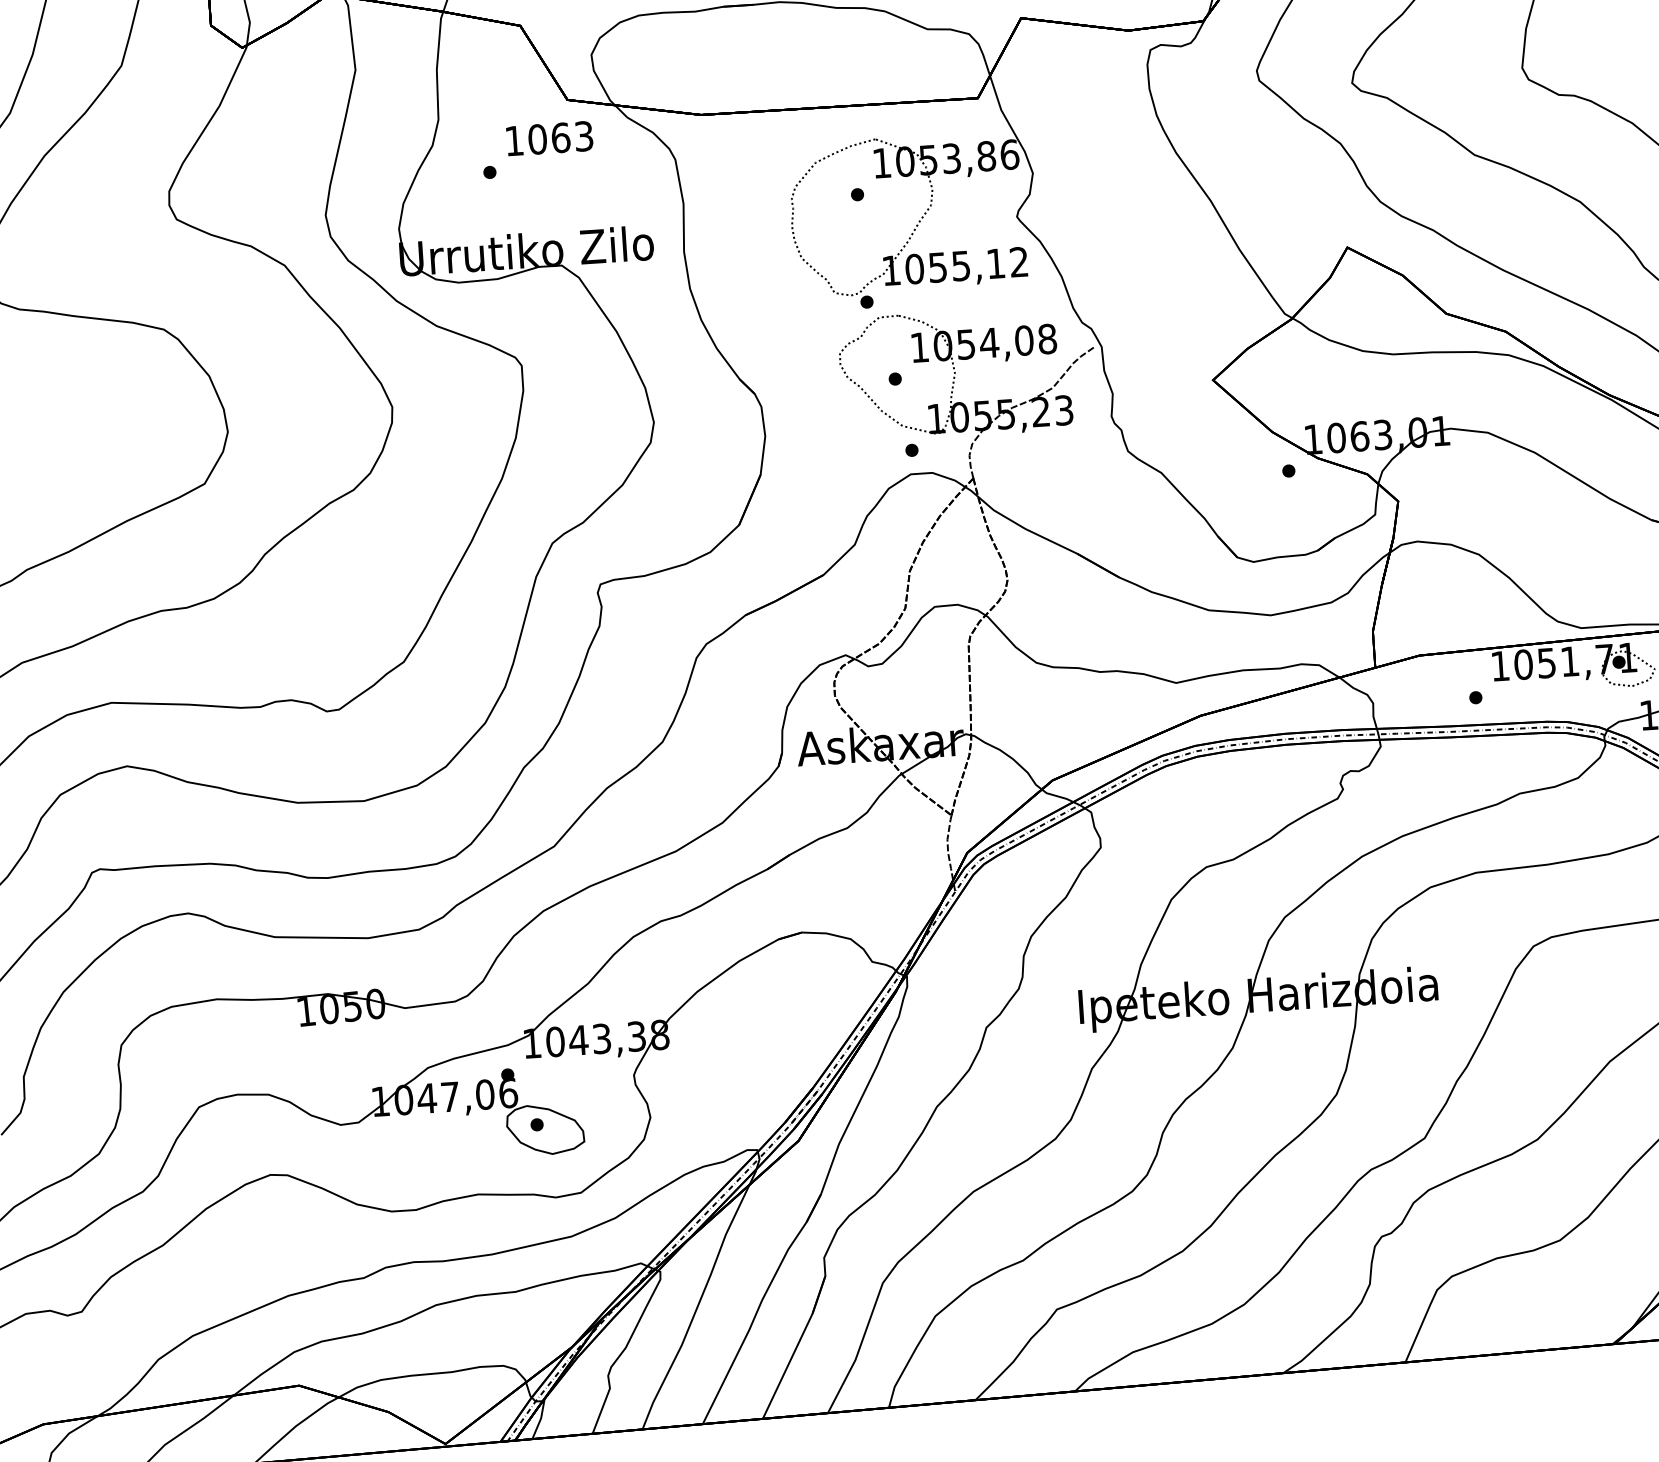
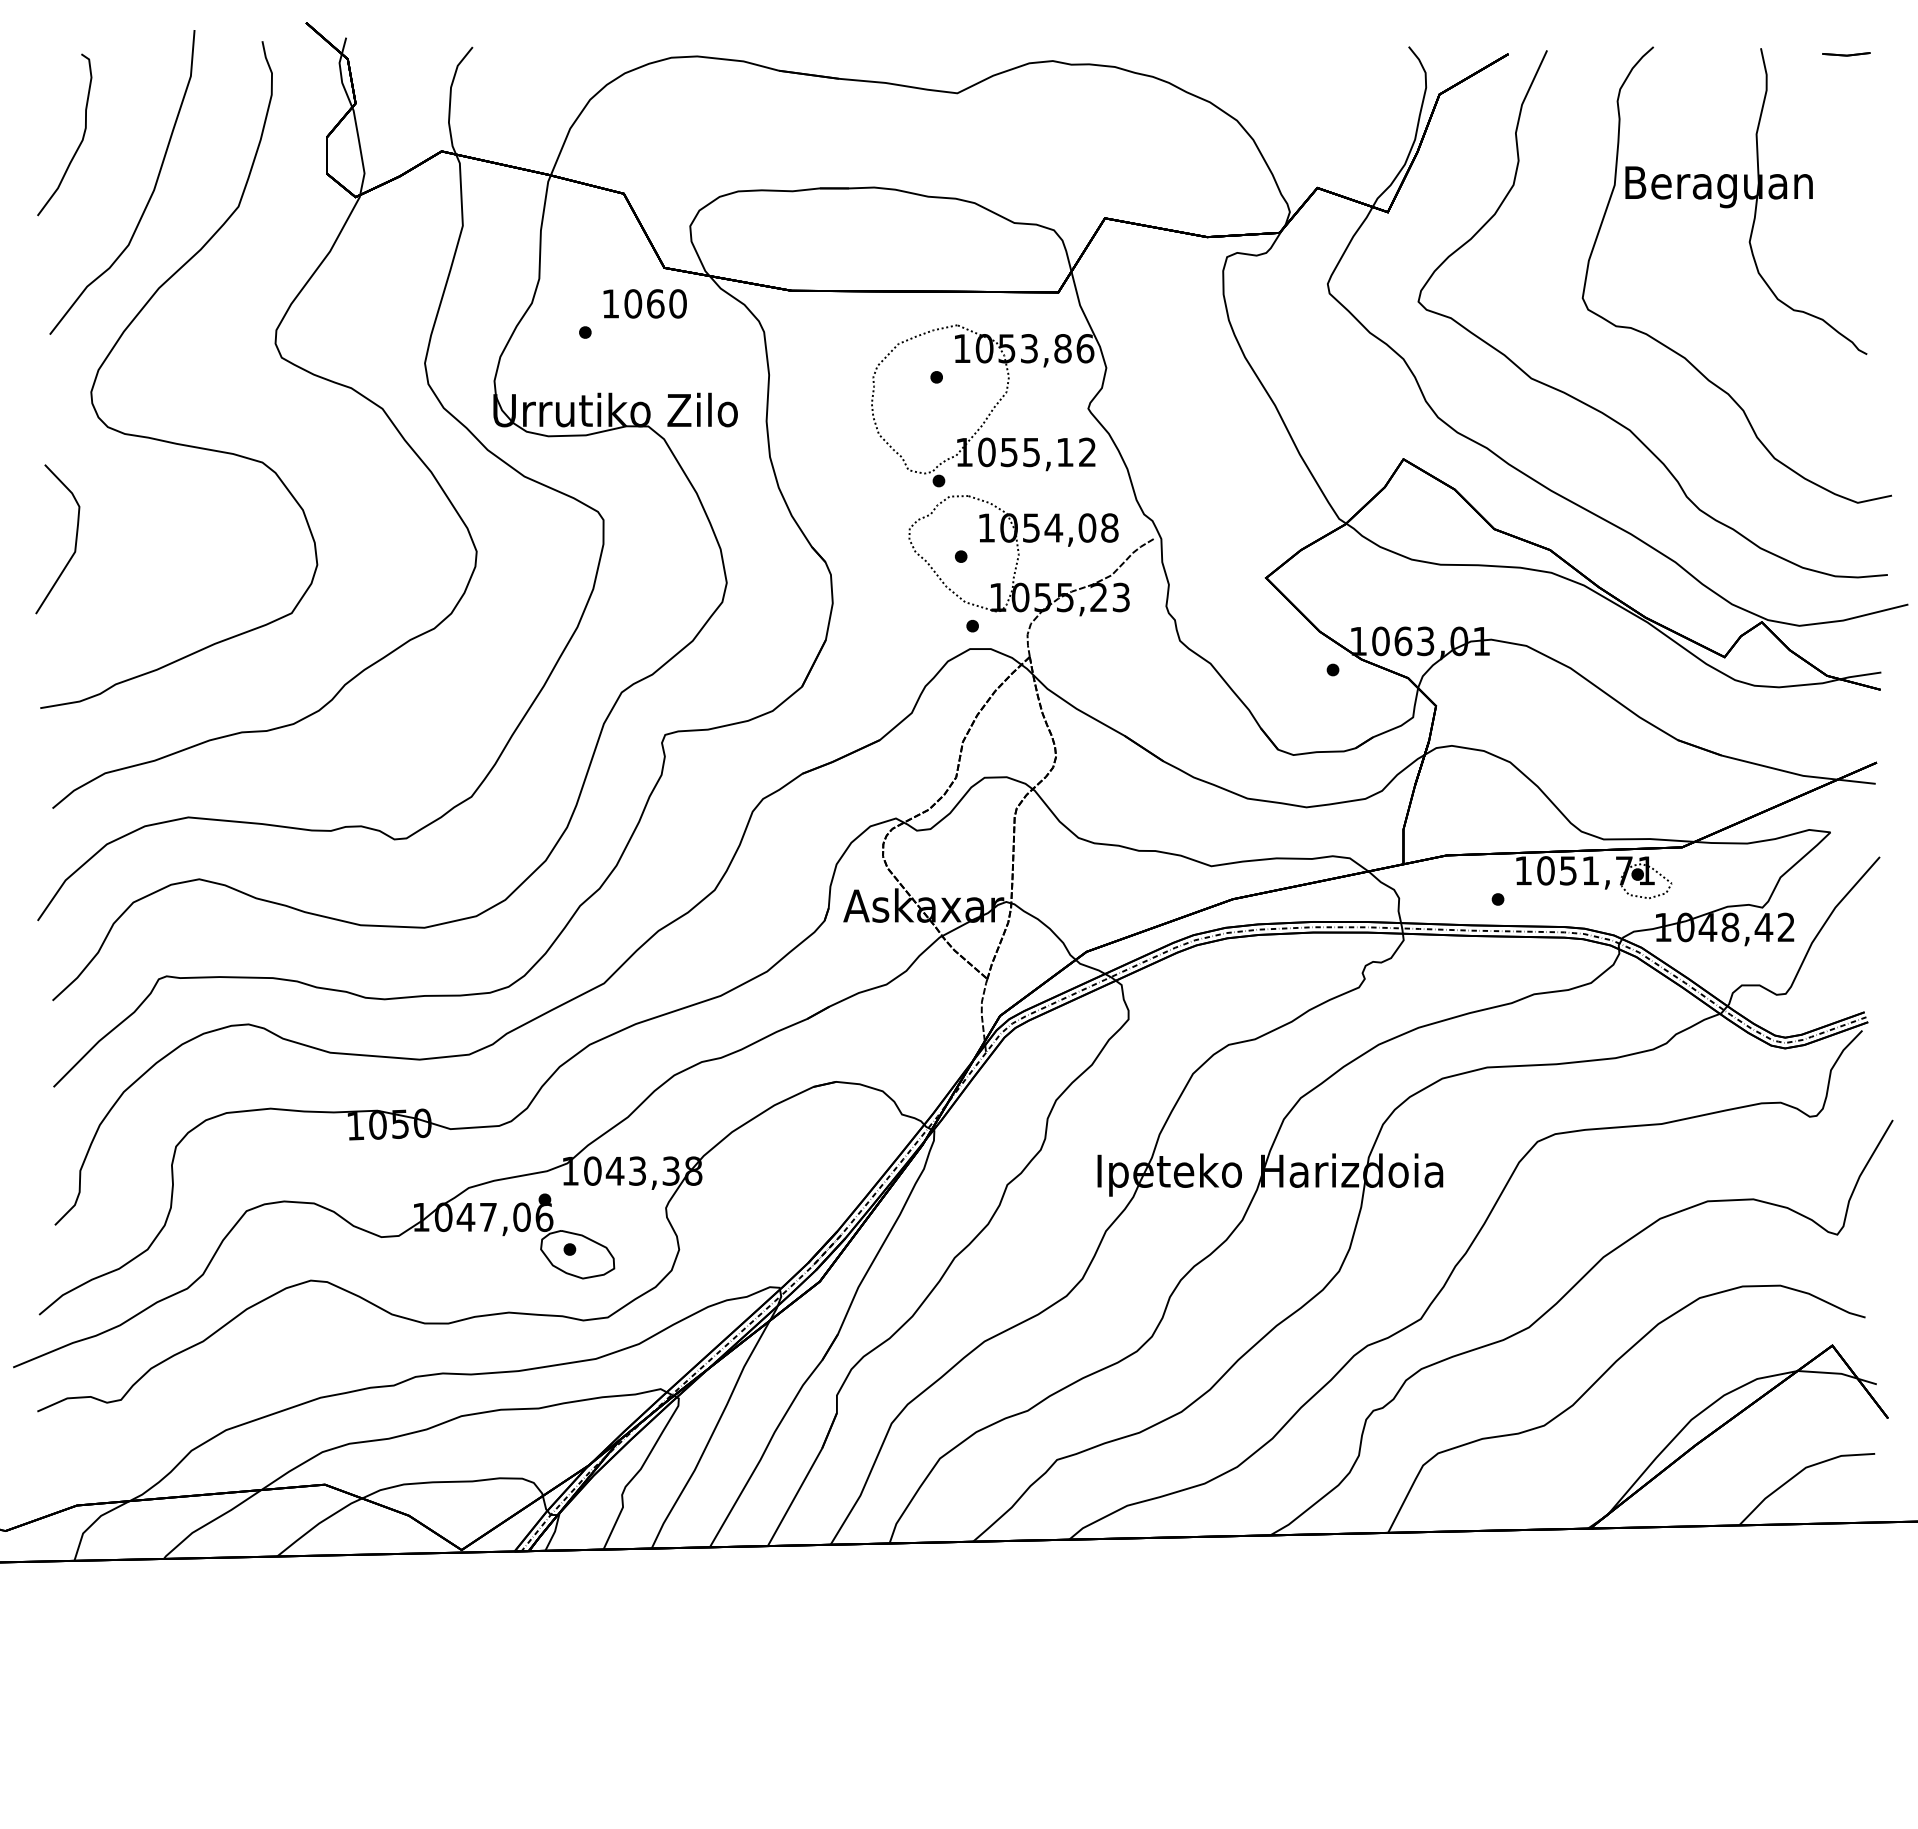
text: (583, 135) -> (677, 303), 1063 -> 1060

